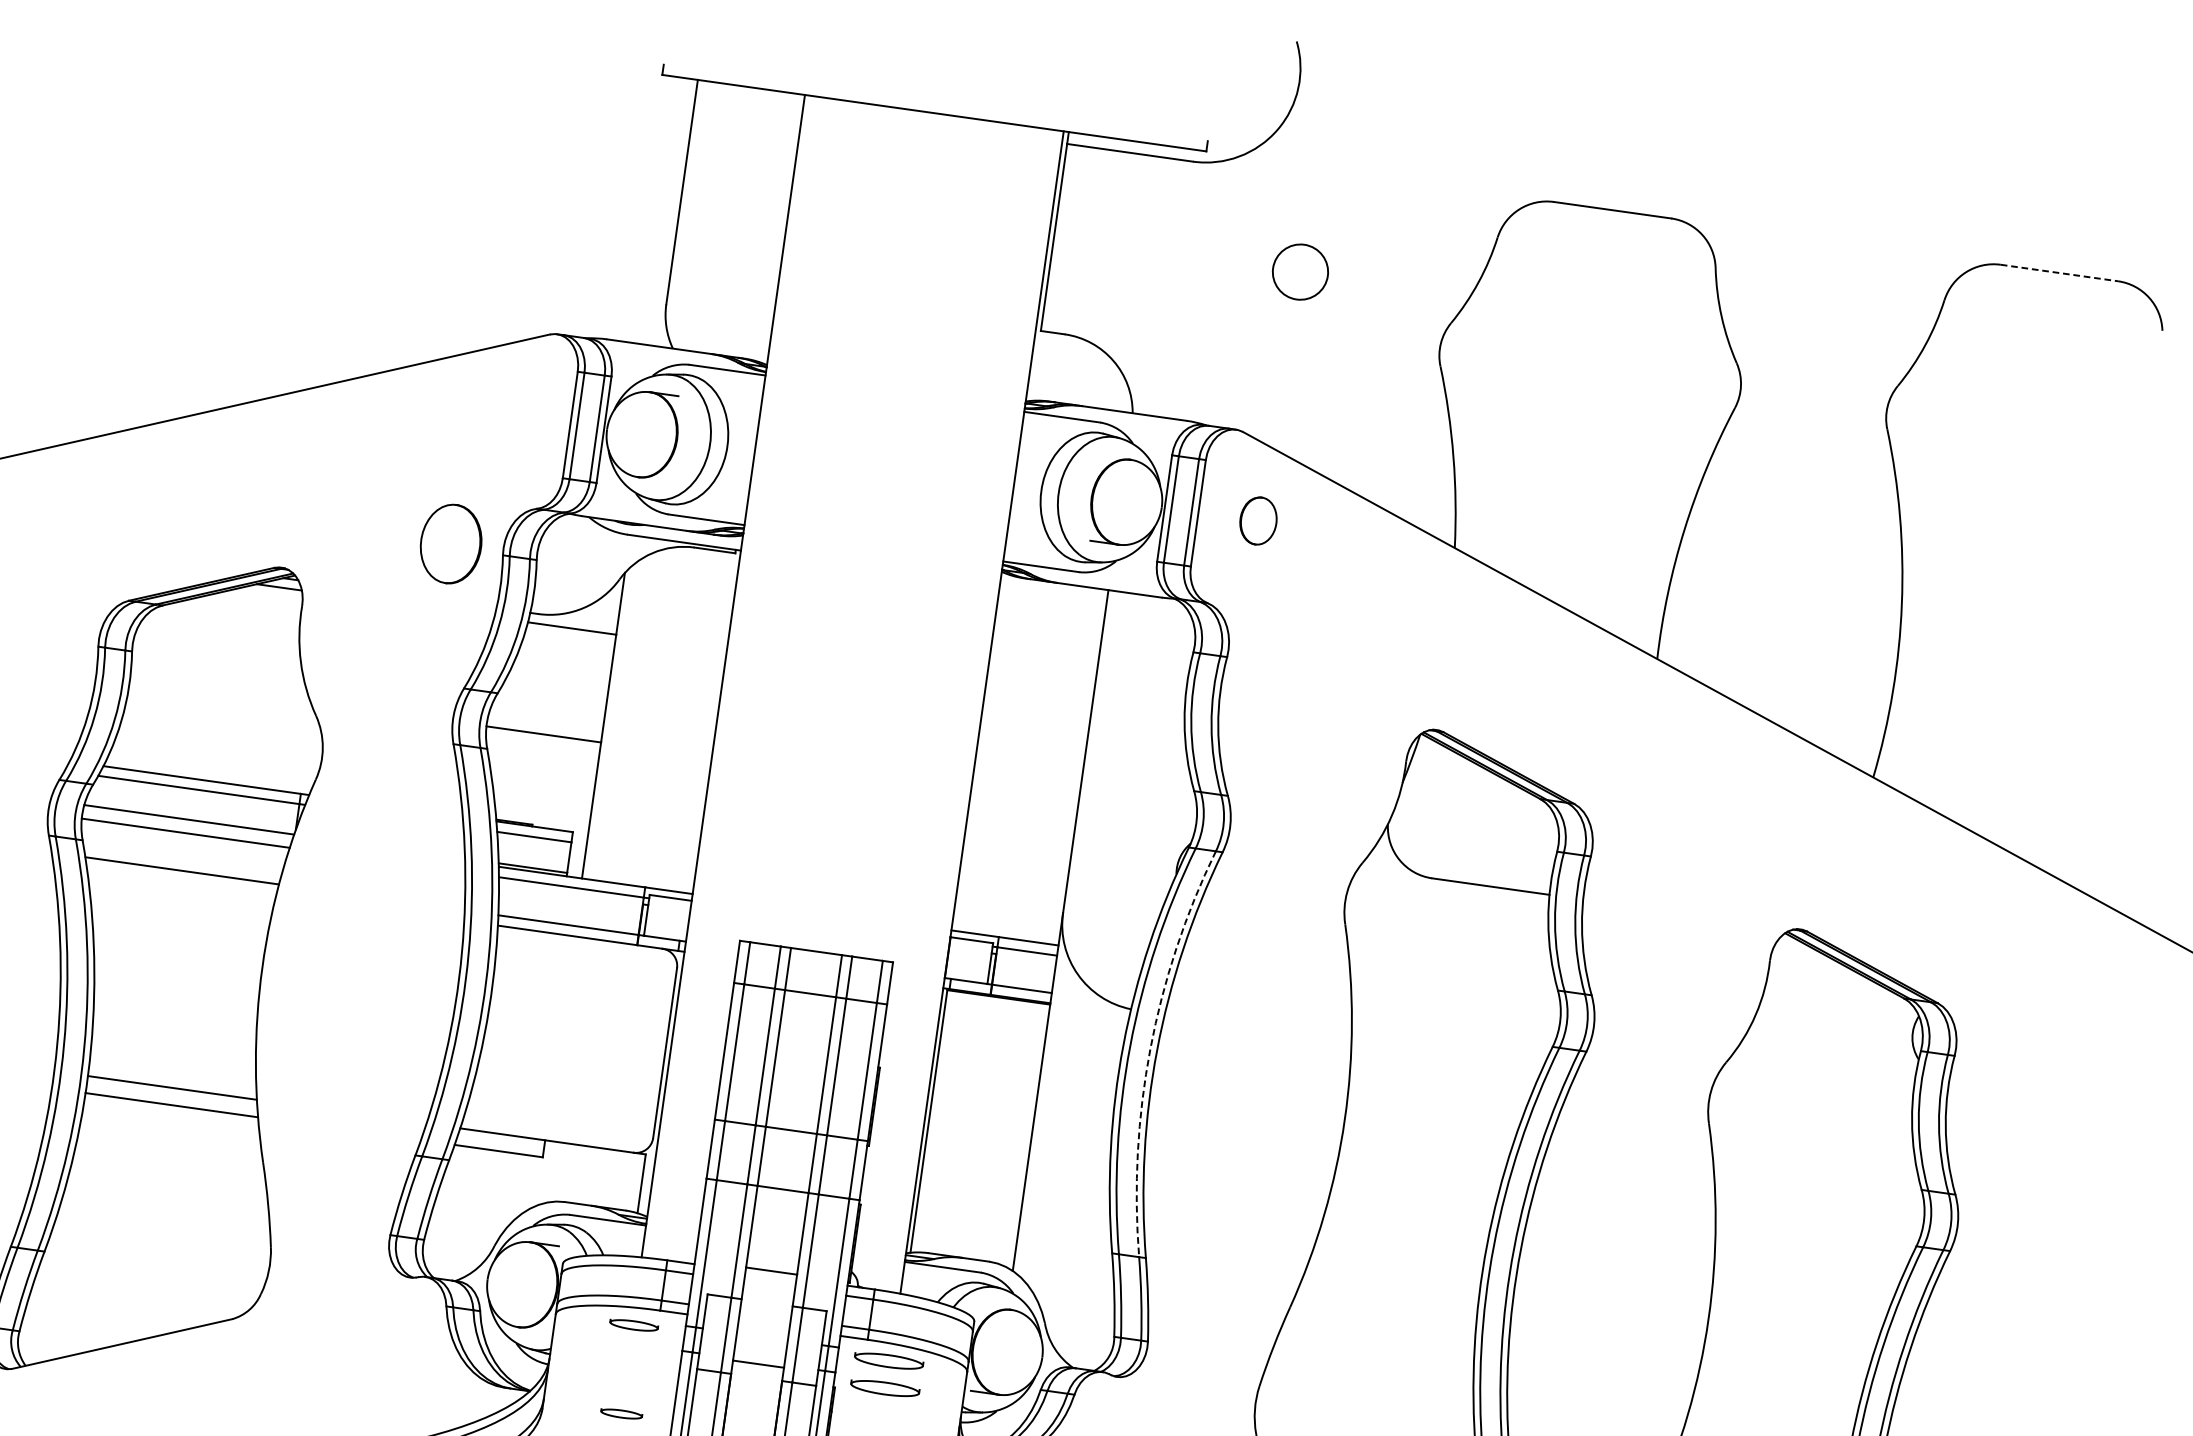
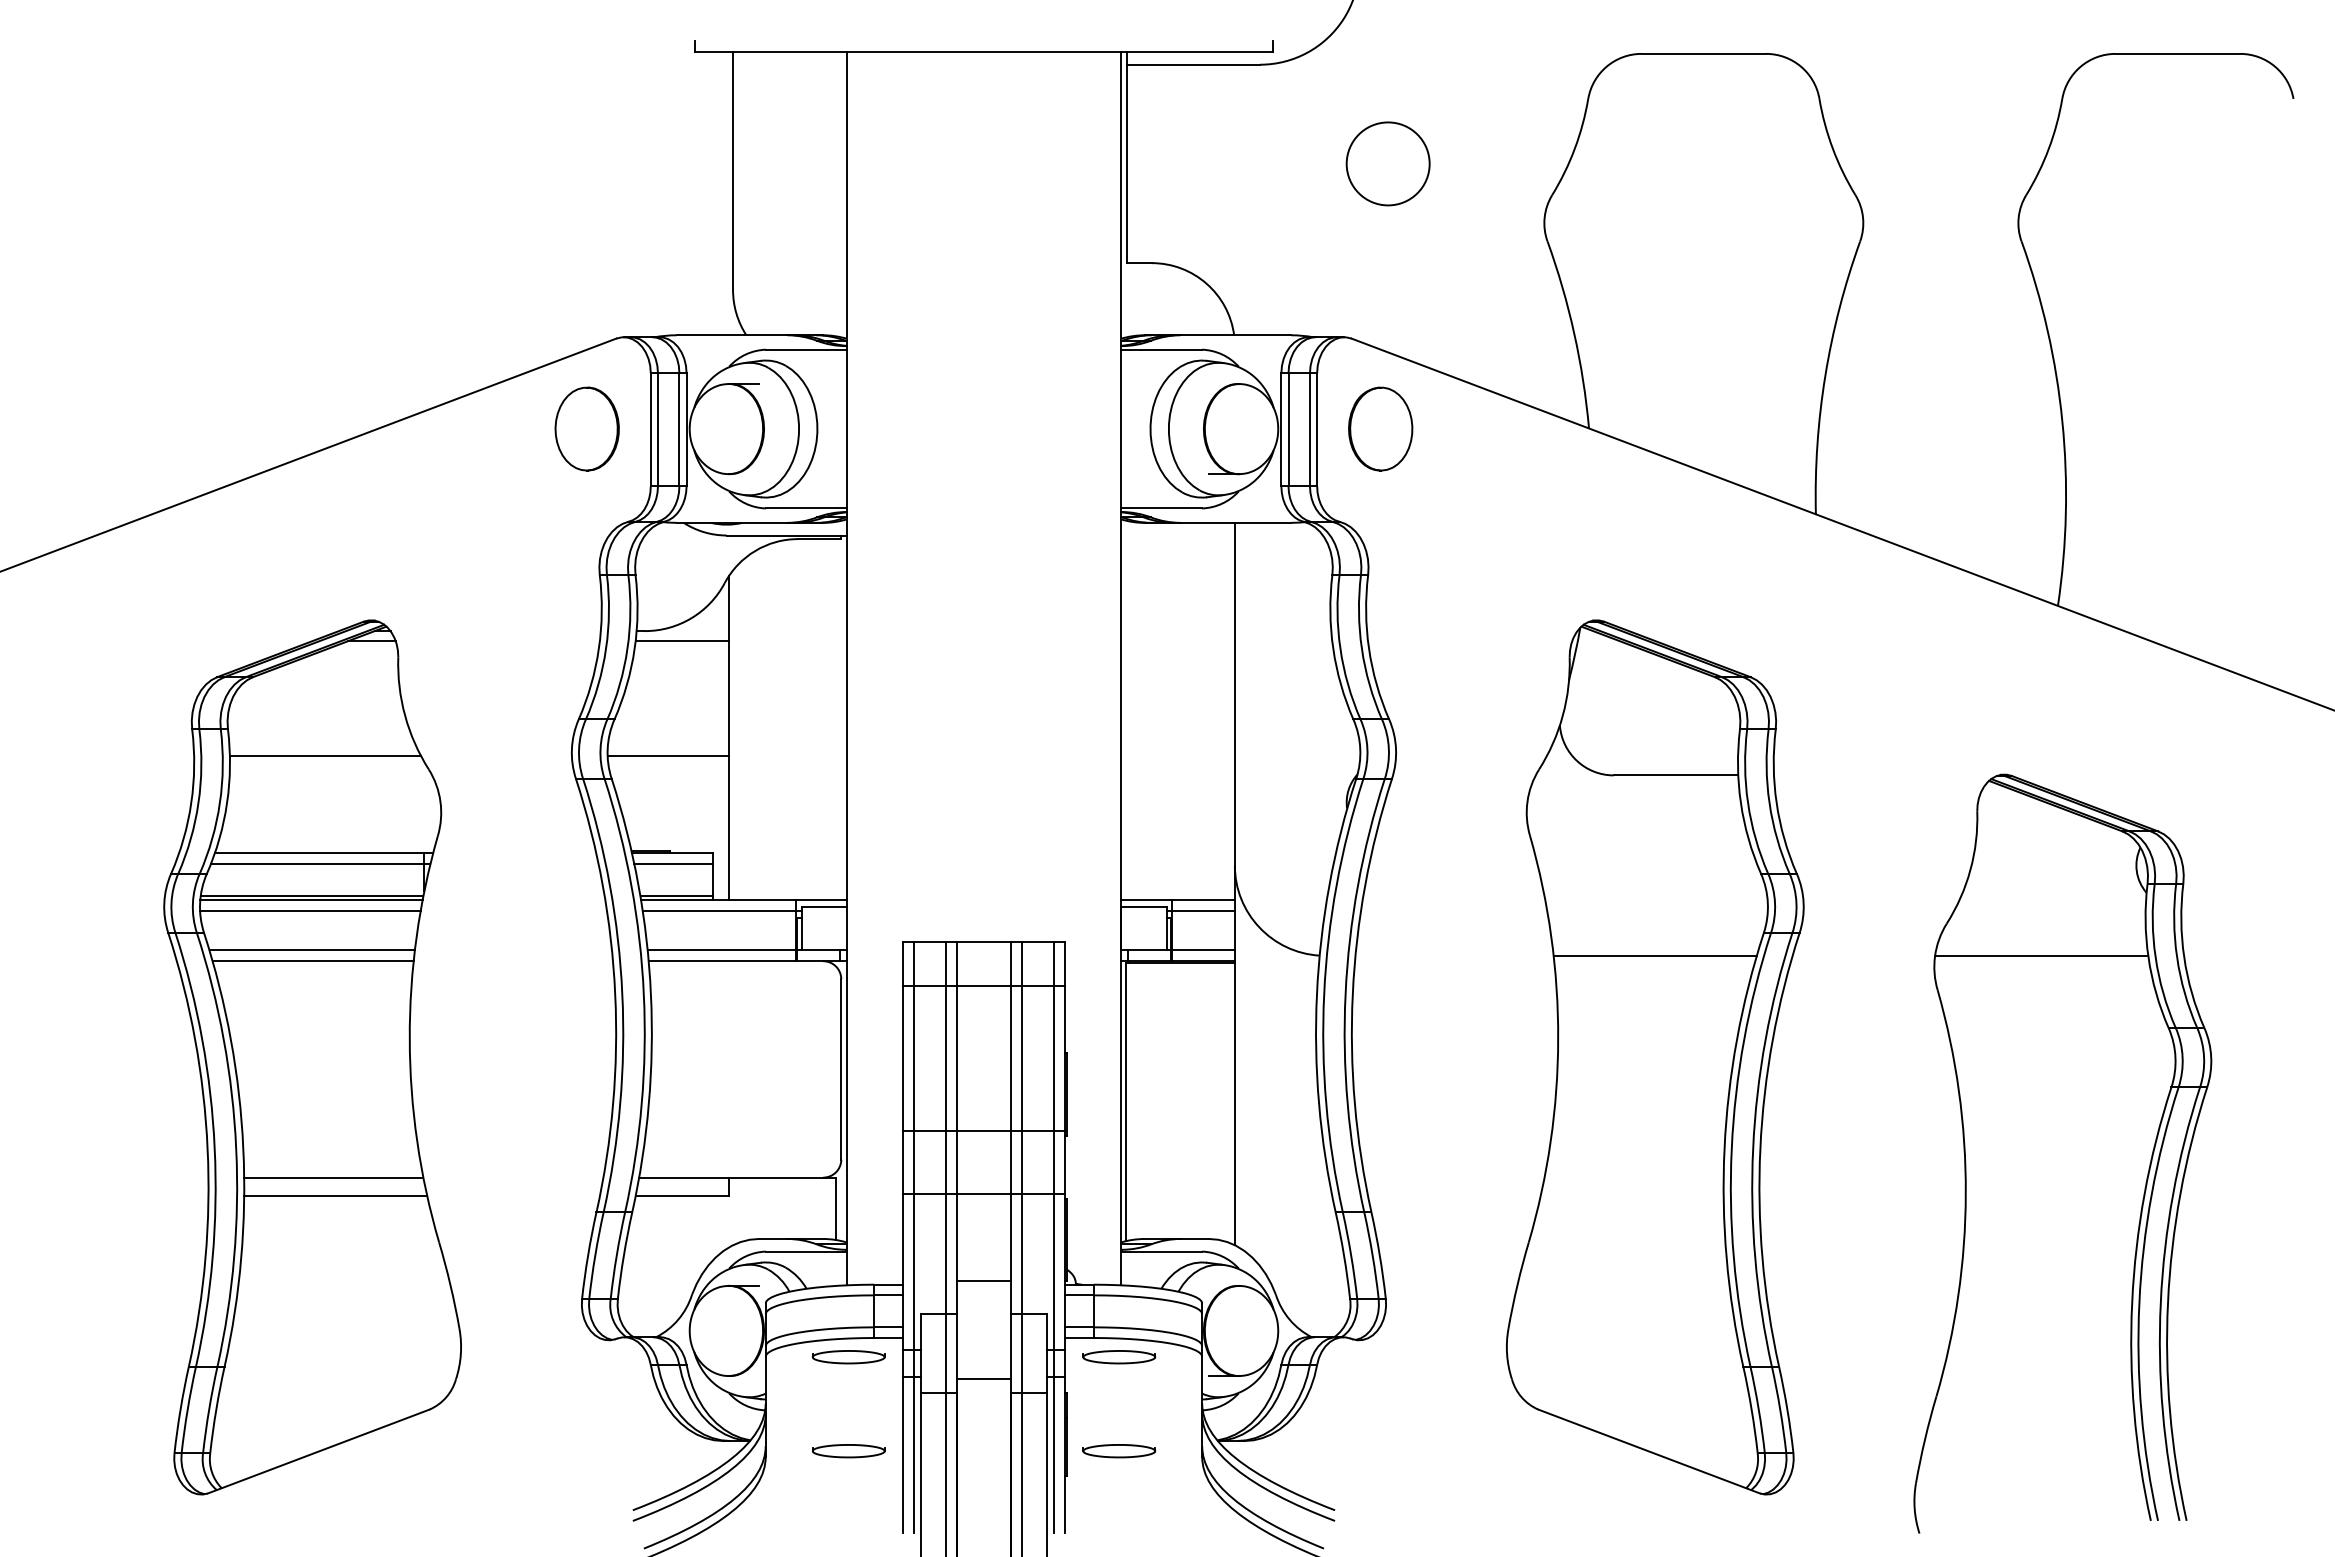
circle: (1299, 271) -> (1387, 163), size x1.43
line: (2060, 272) -> (2178, 53), dashed -> solid
part: (1258, 520) -> (1380, 428), size x1.67
part: (450, 543) -> (586, 428), moved
line: (219, 688) -> (324, 755), added
line: (188, 822) -> (311, 899), added
line: (181, 881) -> (312, 961), added
arc: (1150, 1049) -> (1345, 994), dashed -> solid
line: (1446, 1053) -> (1654, 955), added
line: (1811, 1104) -> (2041, 955), added
part: (633, 1325) -> (848, 1357), size x1.43
part: (885, 1388) -> (1119, 1386), removed
part: (621, 1414) -> (848, 1451), size x1.67

